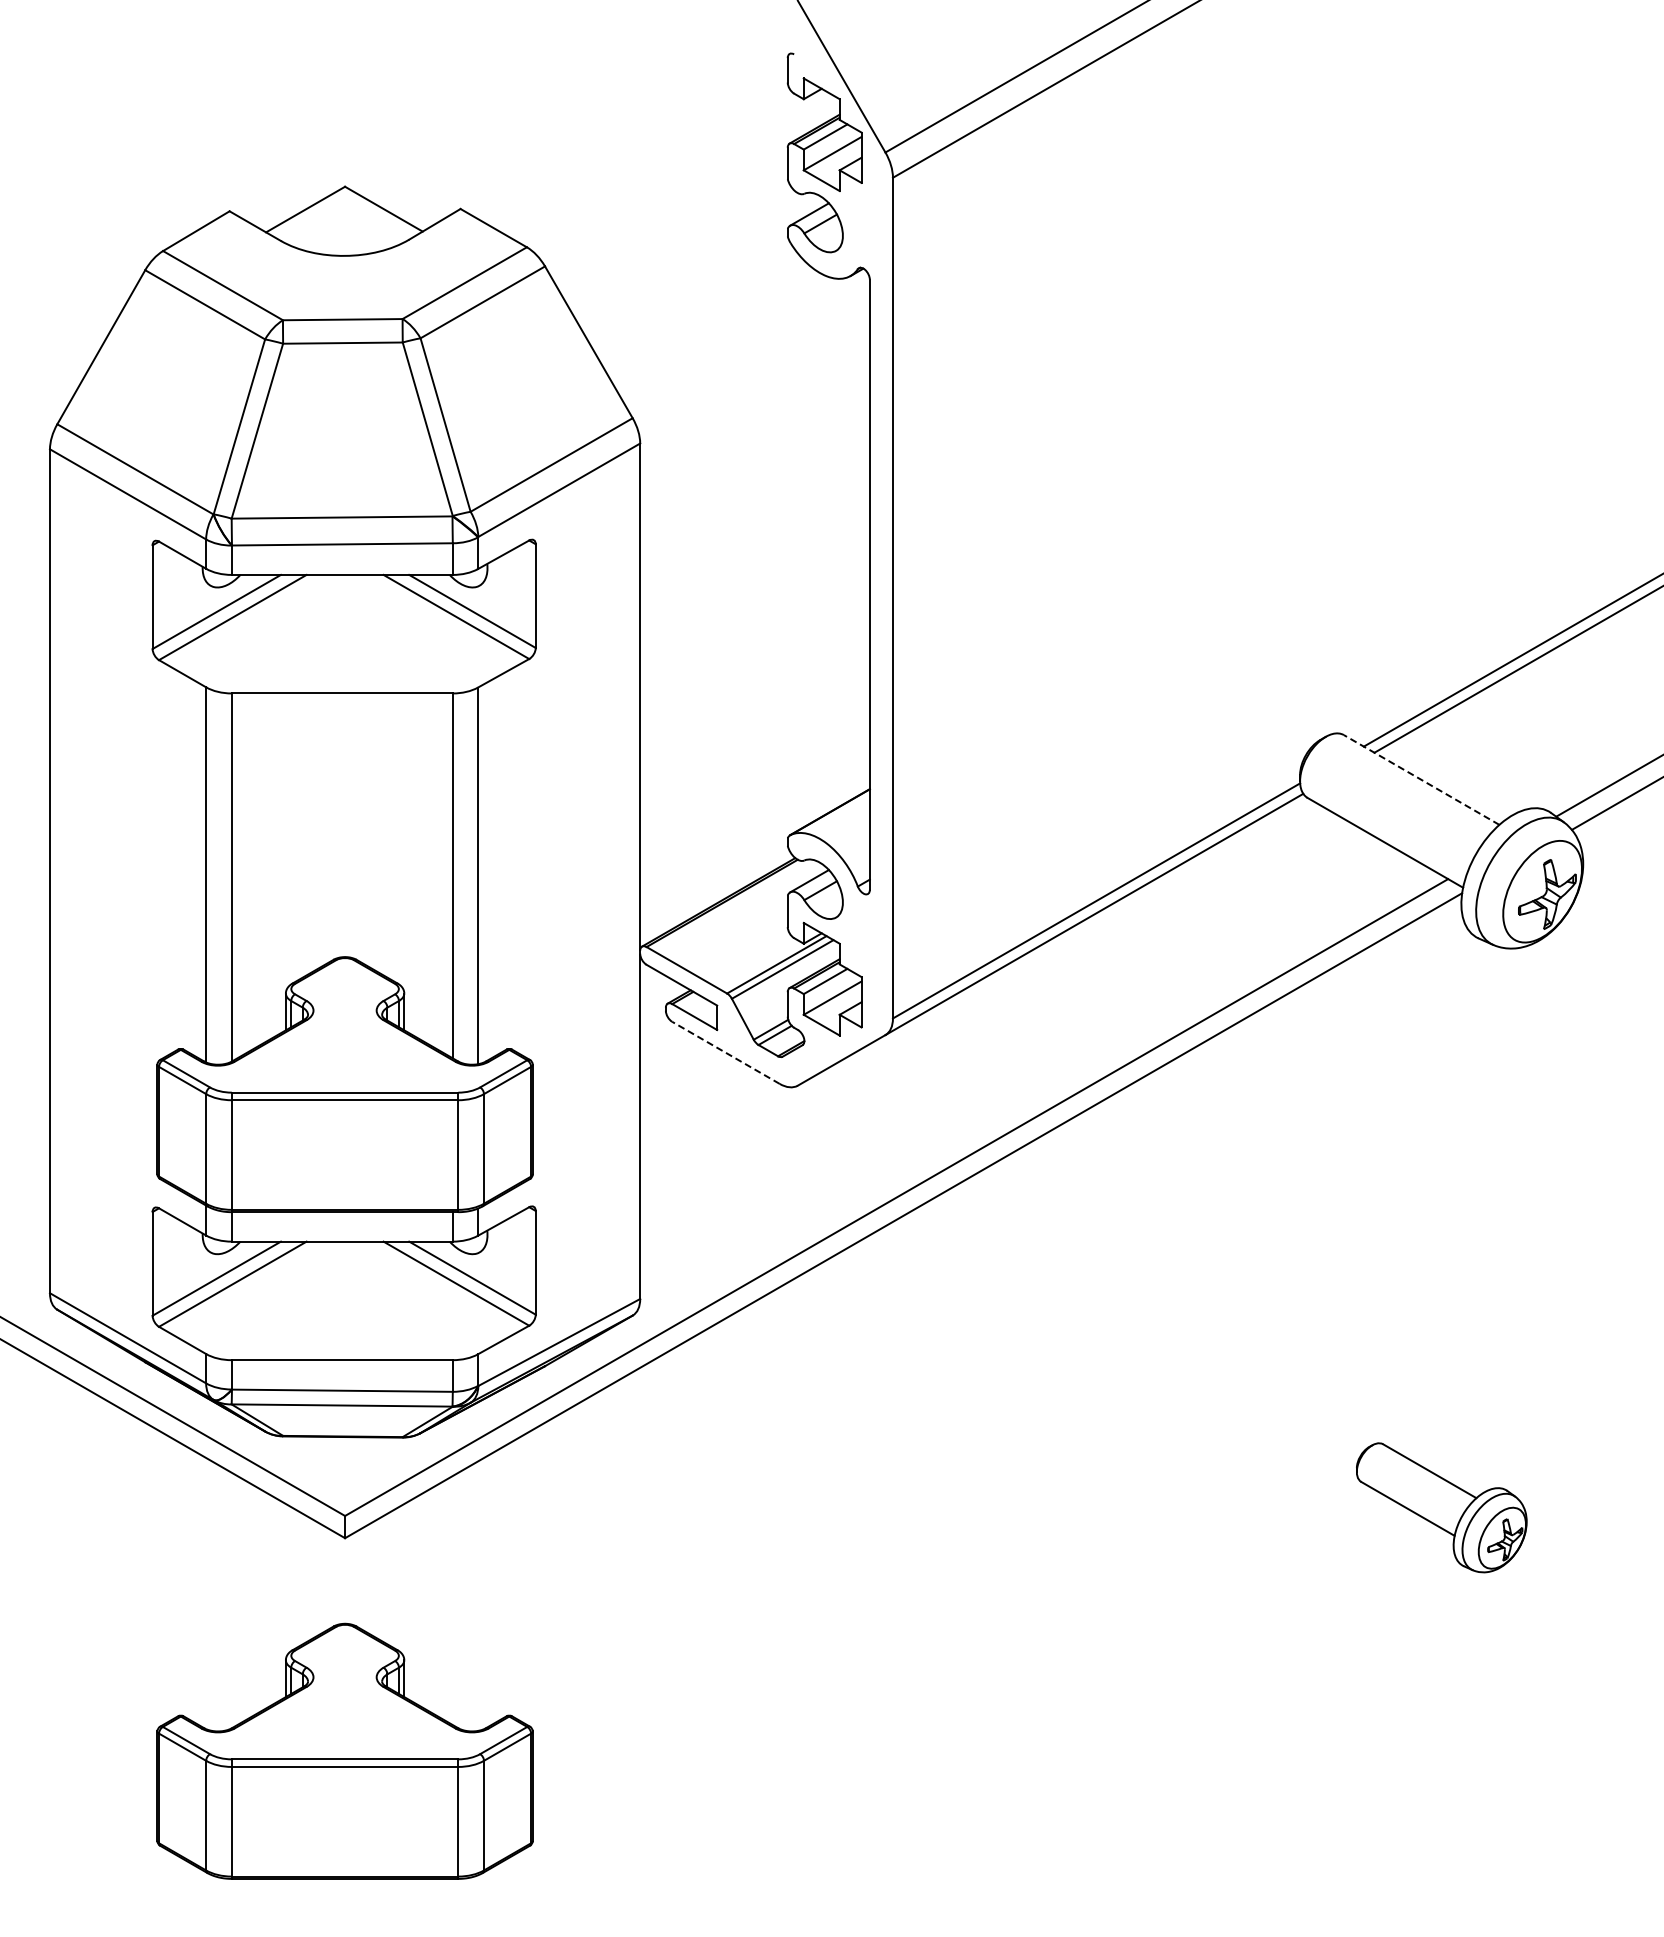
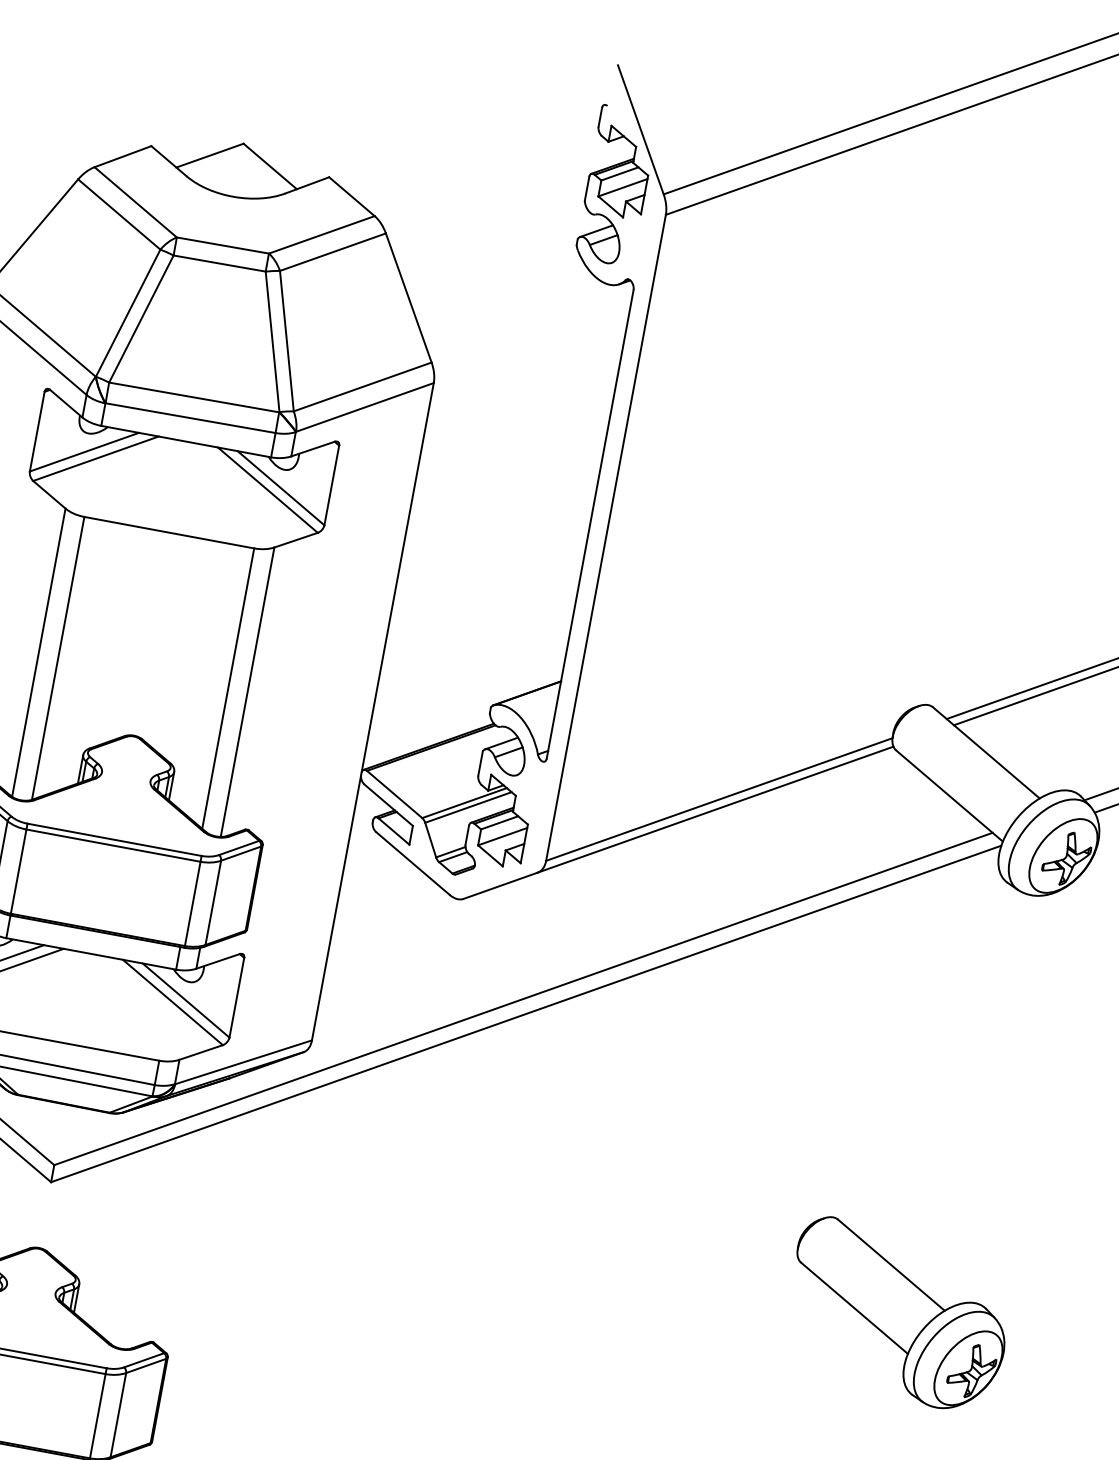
line: (1421, 779) -> (986, 752), dashed -> solid
line: (725, 1052) -> (412, 863), dashed -> solid
part: (1441, 1507) -> (898, 1314), size x1.67

